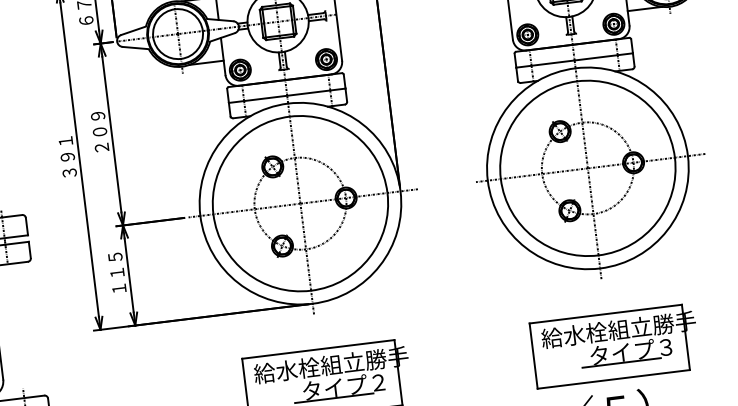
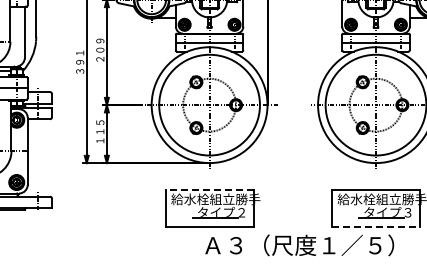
line: (318, 349) -> (209, 189), solid -> dashed
line: (614, 379) -> (376, 227), solid -> dashed

